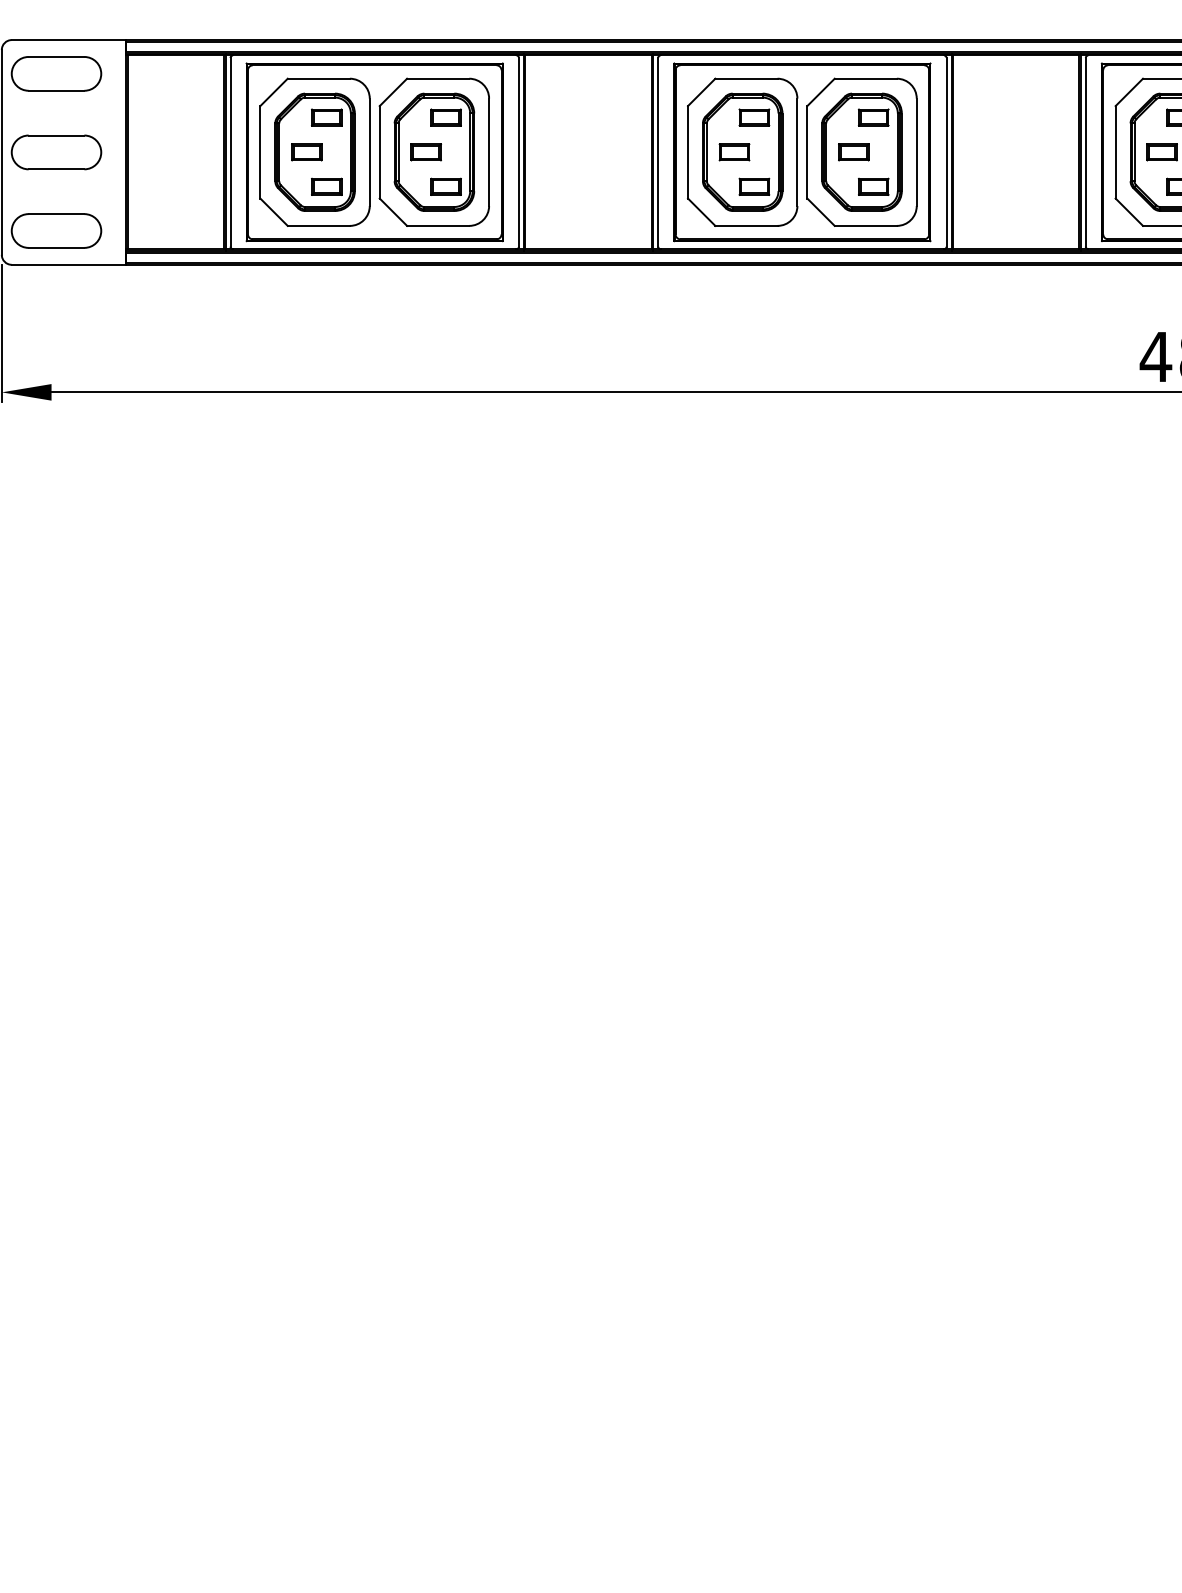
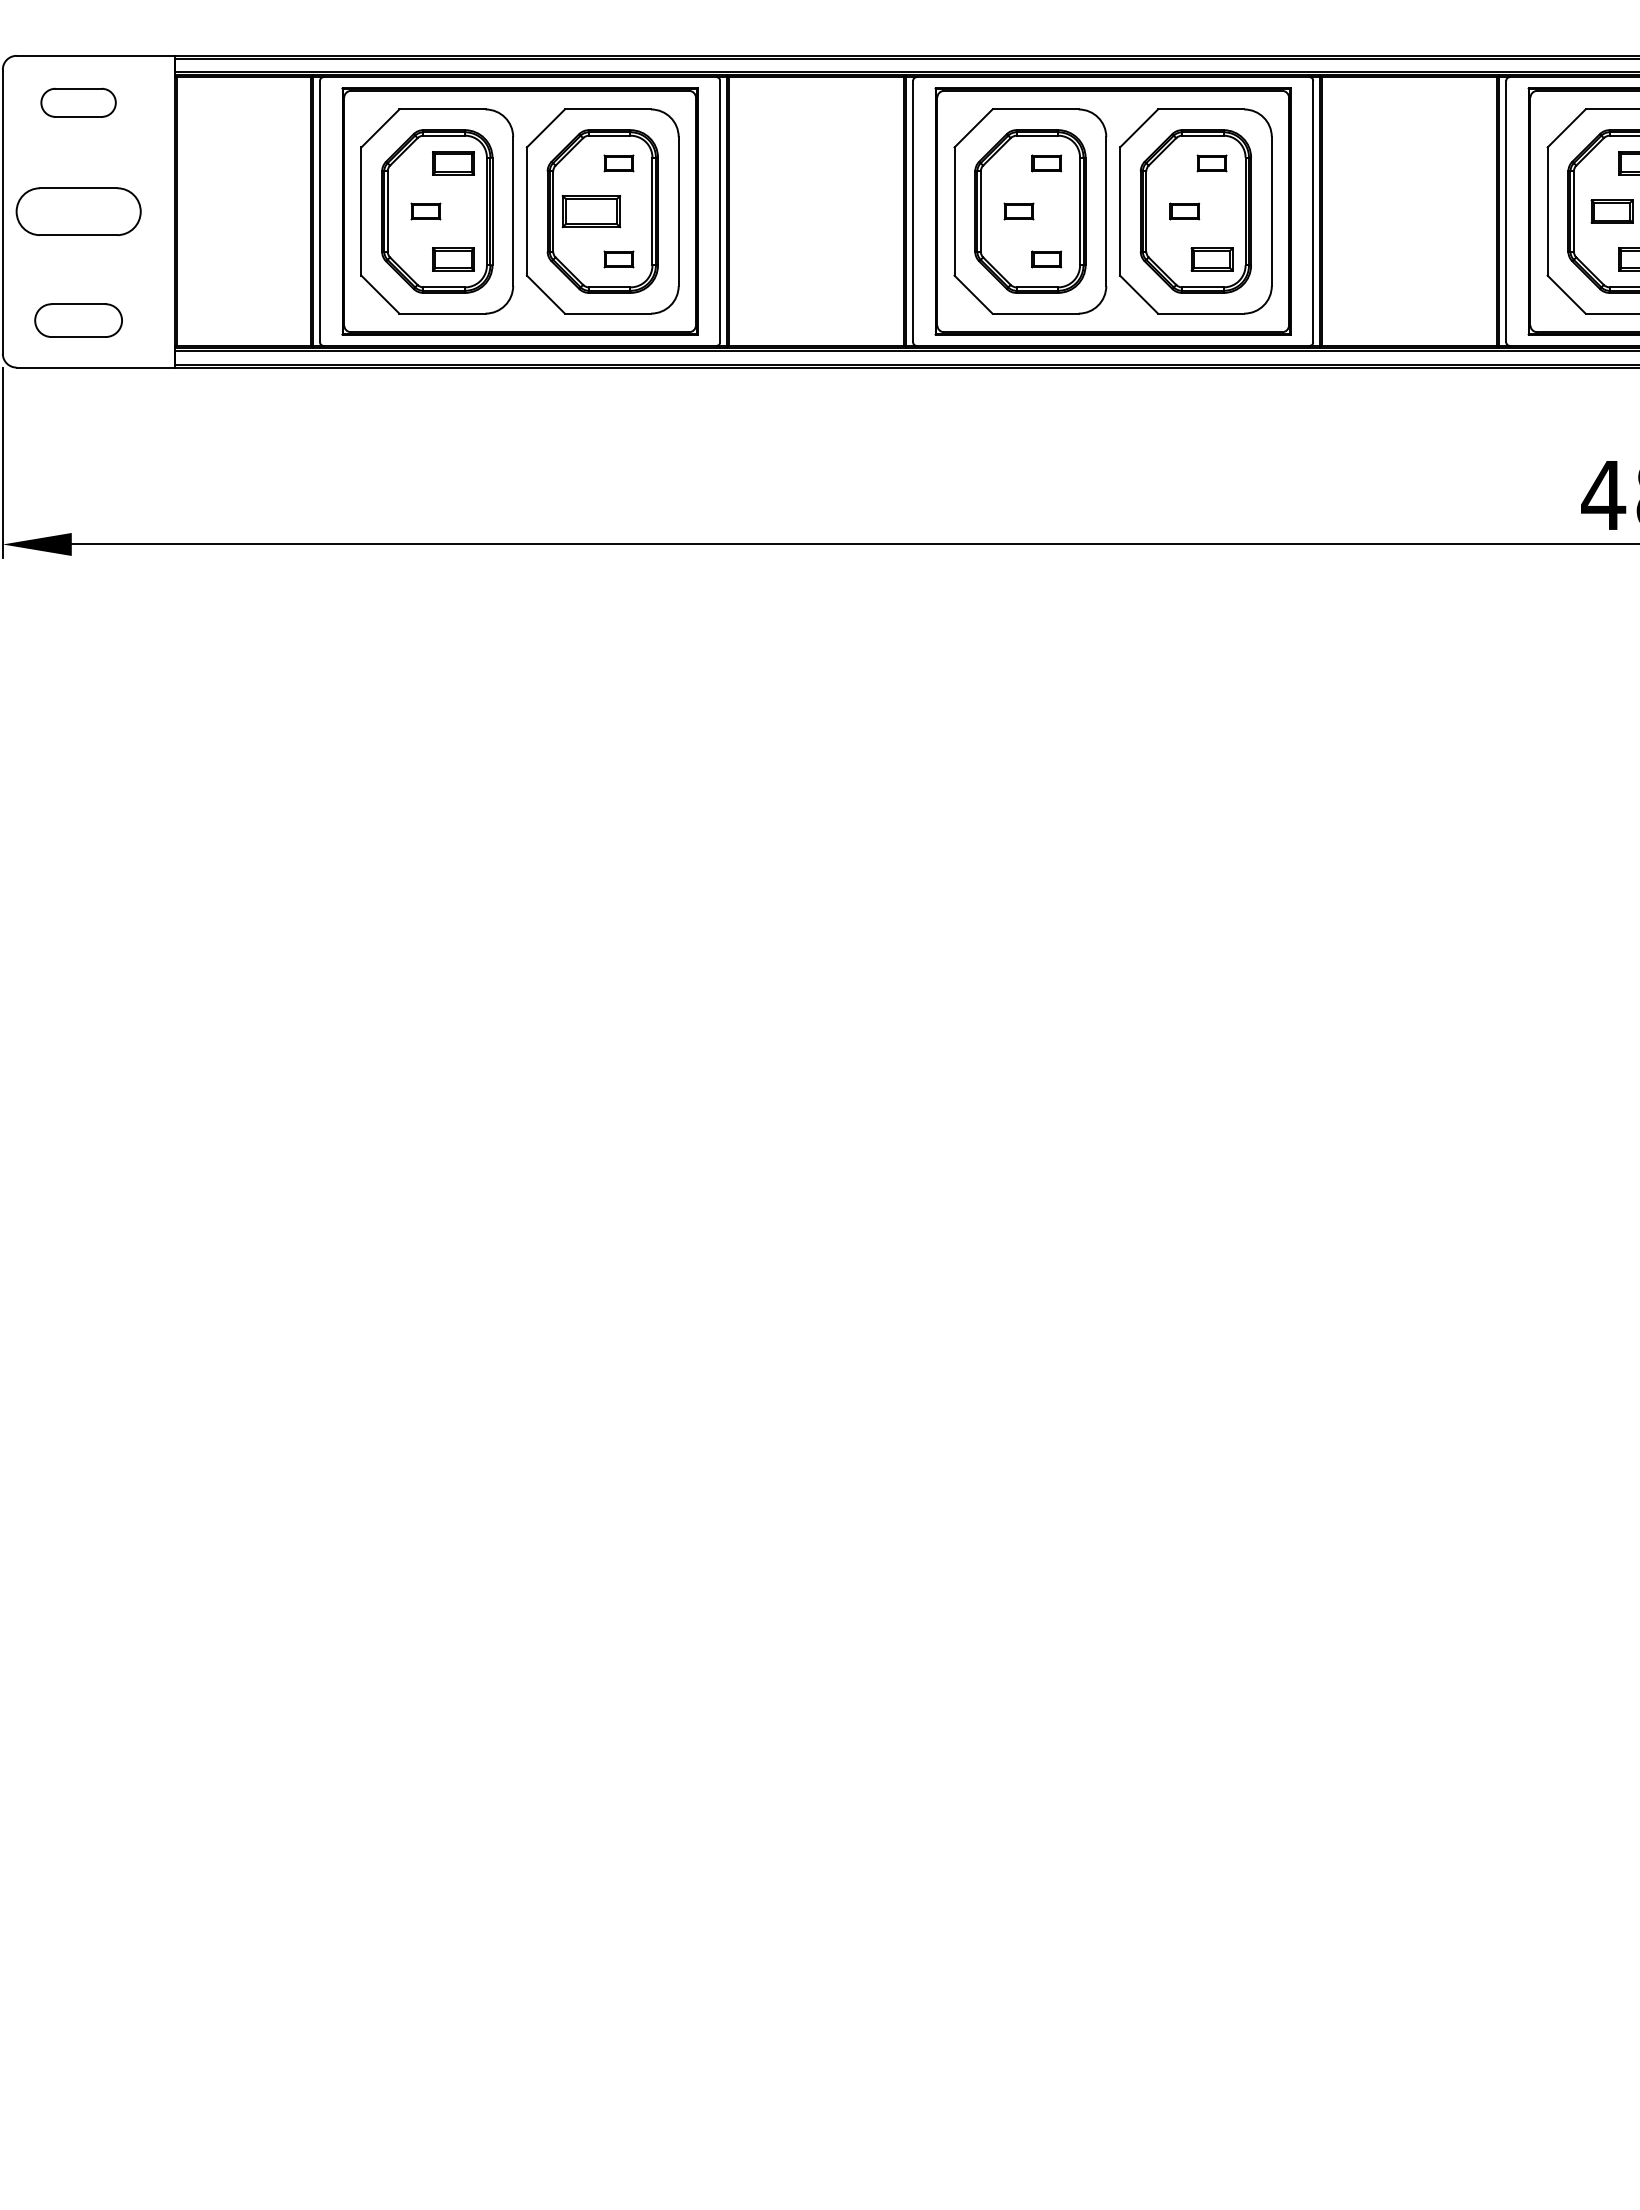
part: (56, 73) -> (78, 102), size x0.6
part: (445, 117) -> (618, 163), size x0.7
part: (754, 117) -> (1046, 163), size x0.7
part: (873, 117) -> (1211, 163), size x0.7
part: (306, 152) -> (425, 211), size x0.7
part: (426, 152) -> (591, 211), size x1.4
part: (734, 152) -> (1018, 211), size x0.7
part: (853, 152) -> (1184, 211), size x0.7
part: (445, 186) -> (618, 259), size x0.7
part: (754, 186) -> (1046, 259), size x0.7
part: (56, 230) -> (78, 320), size x0.7

